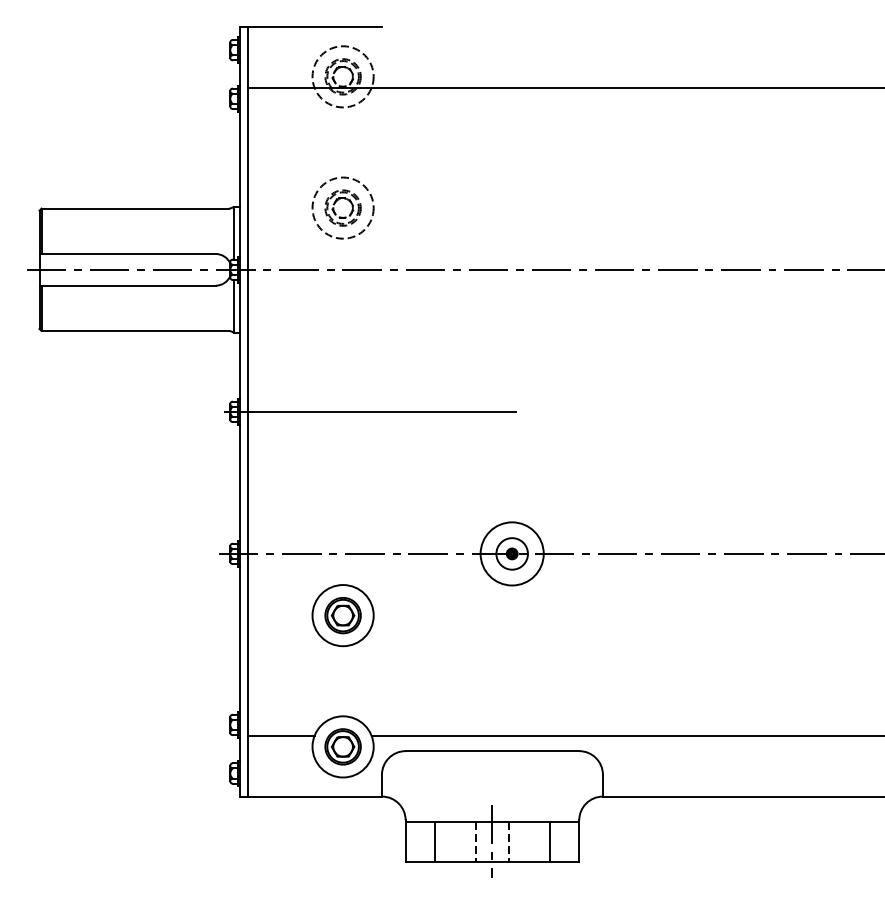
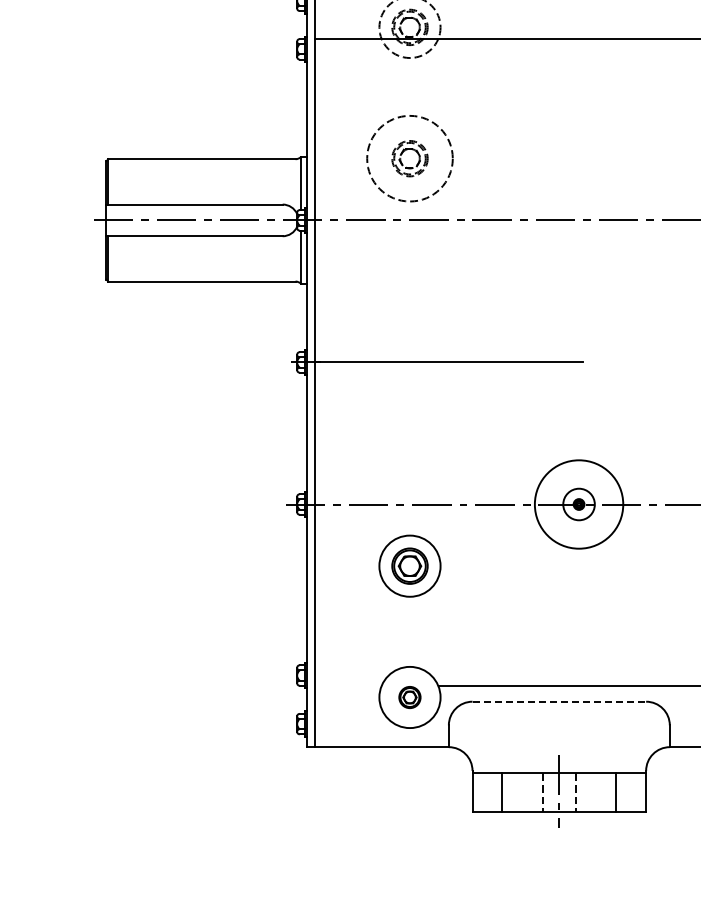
circle: (342, 207) -> (409, 158), size x1.4
circle: (511, 553) -> (578, 504), size x1.4
line: (280, 735) -> (347, 686), removed
part: (342, 746) -> (409, 697), size x0.6
line: (492, 751) -> (559, 702), solid -> dashed

